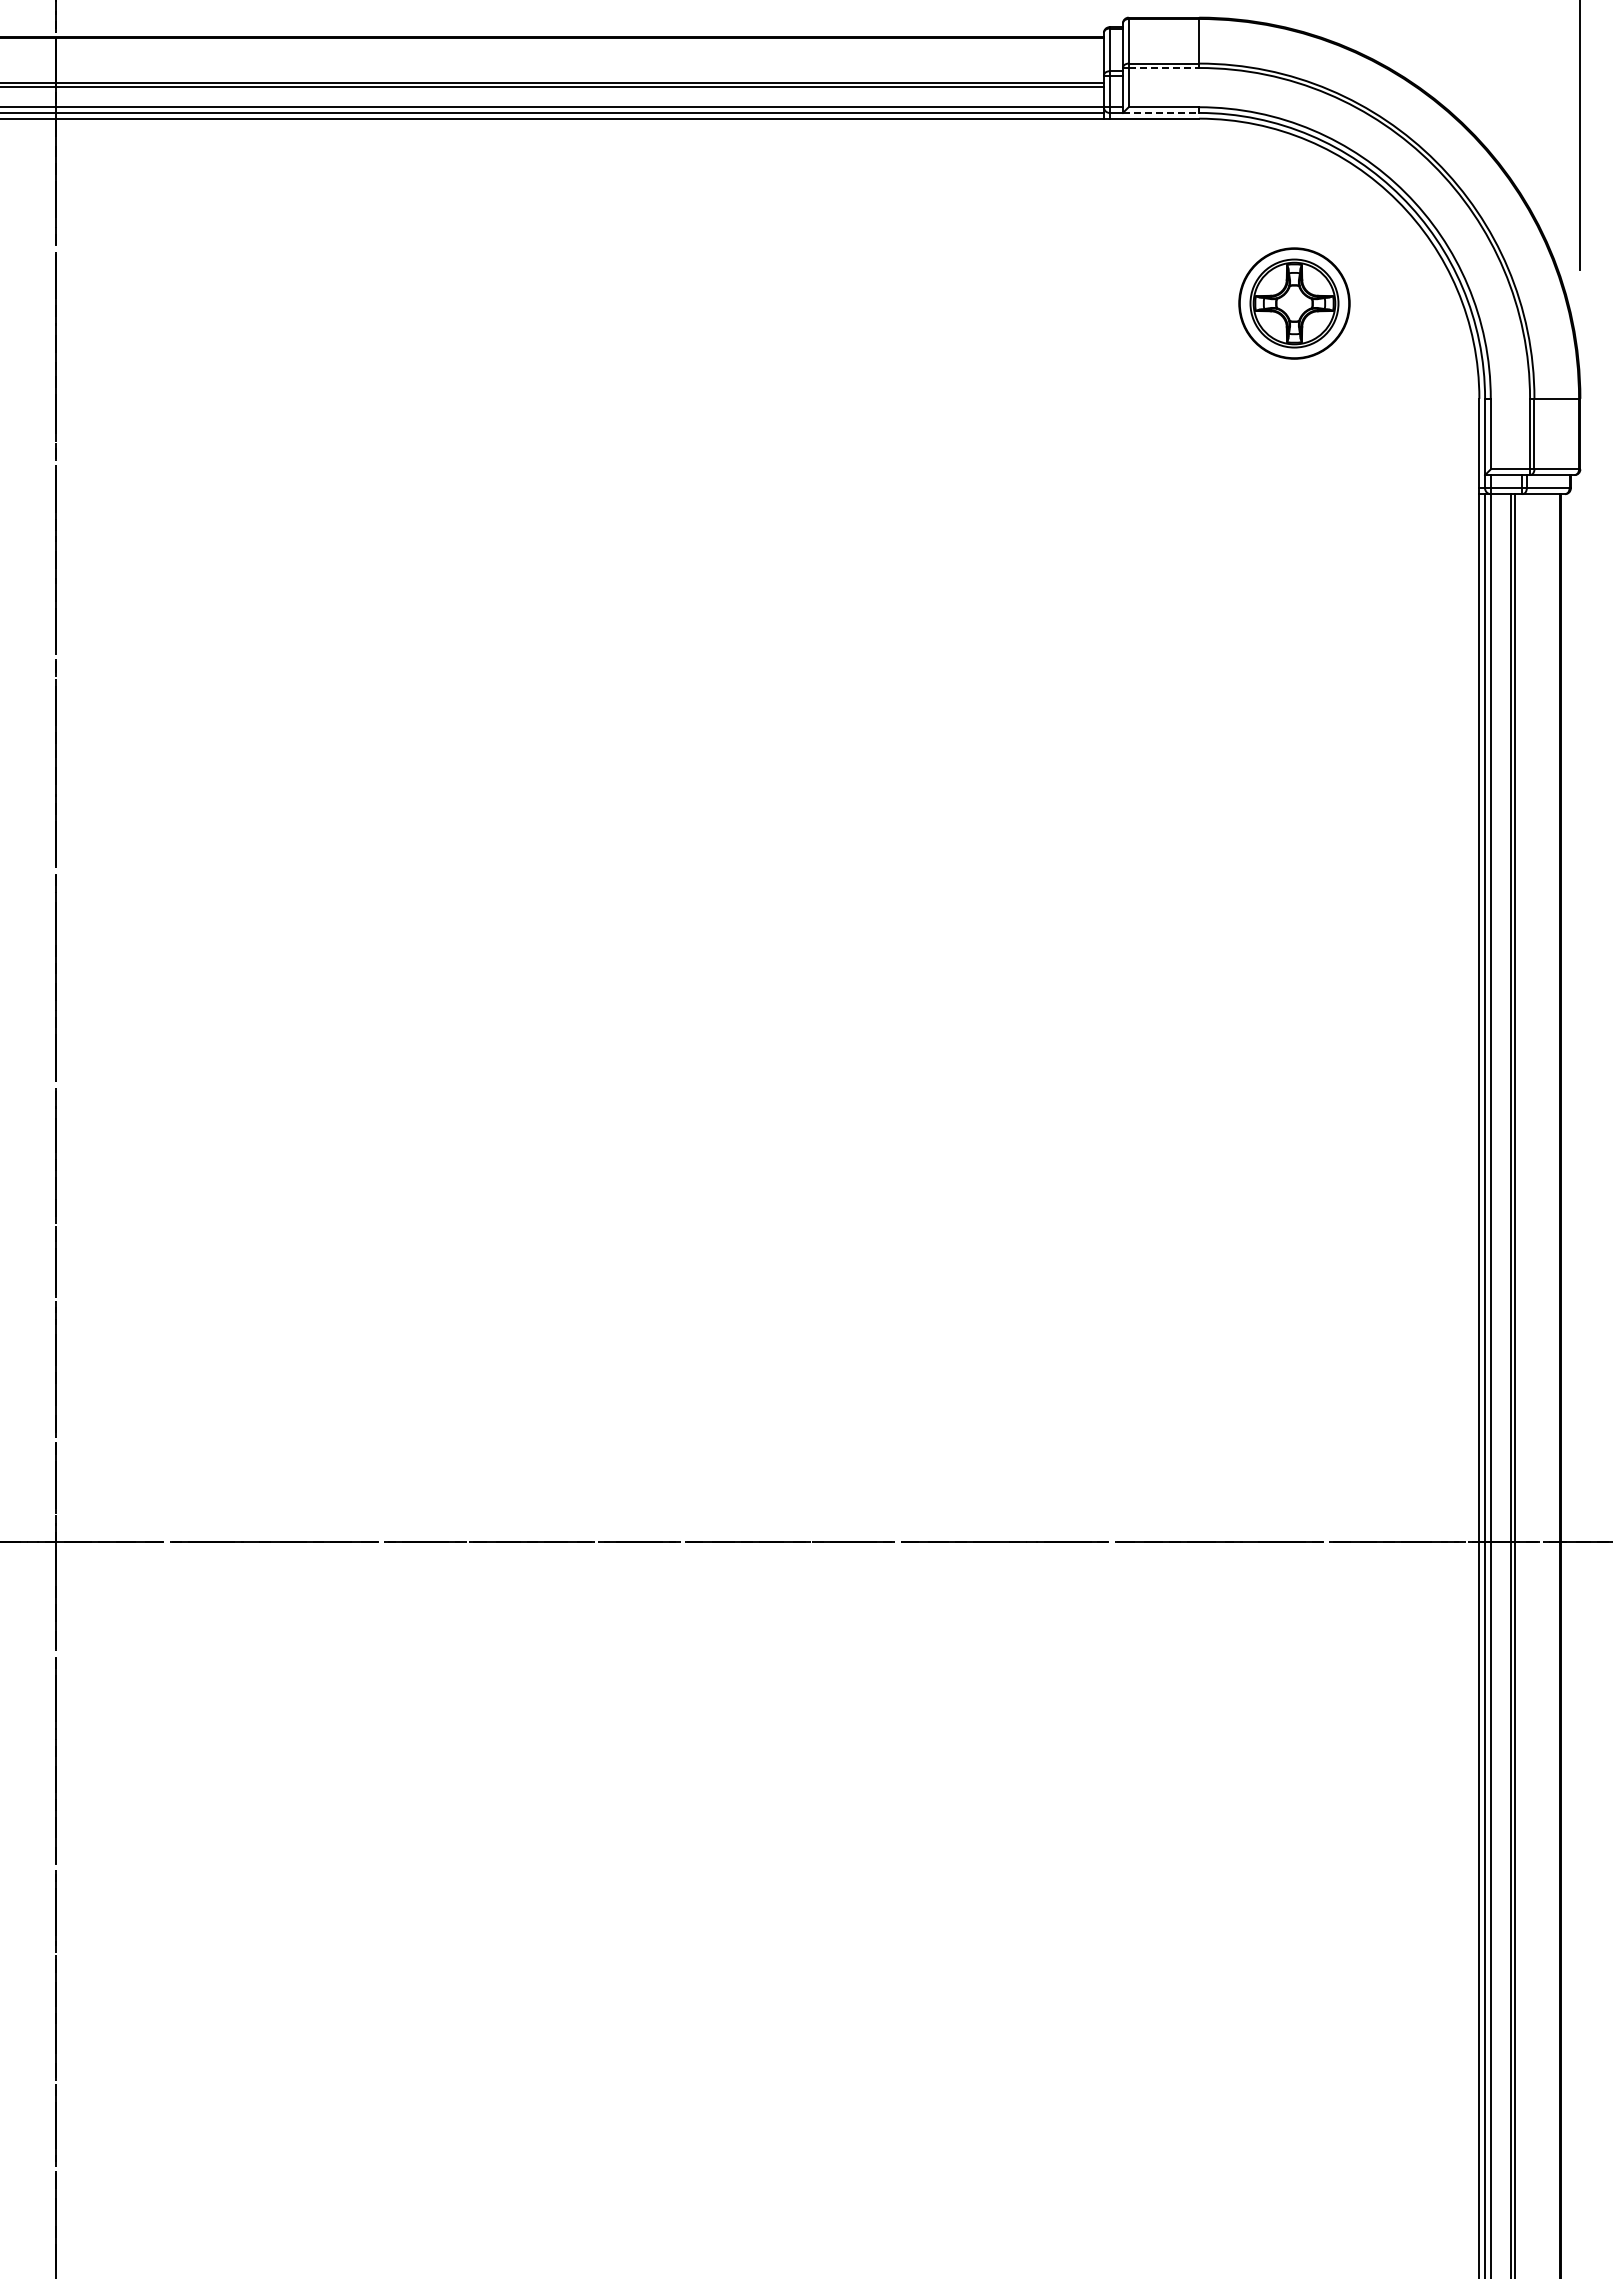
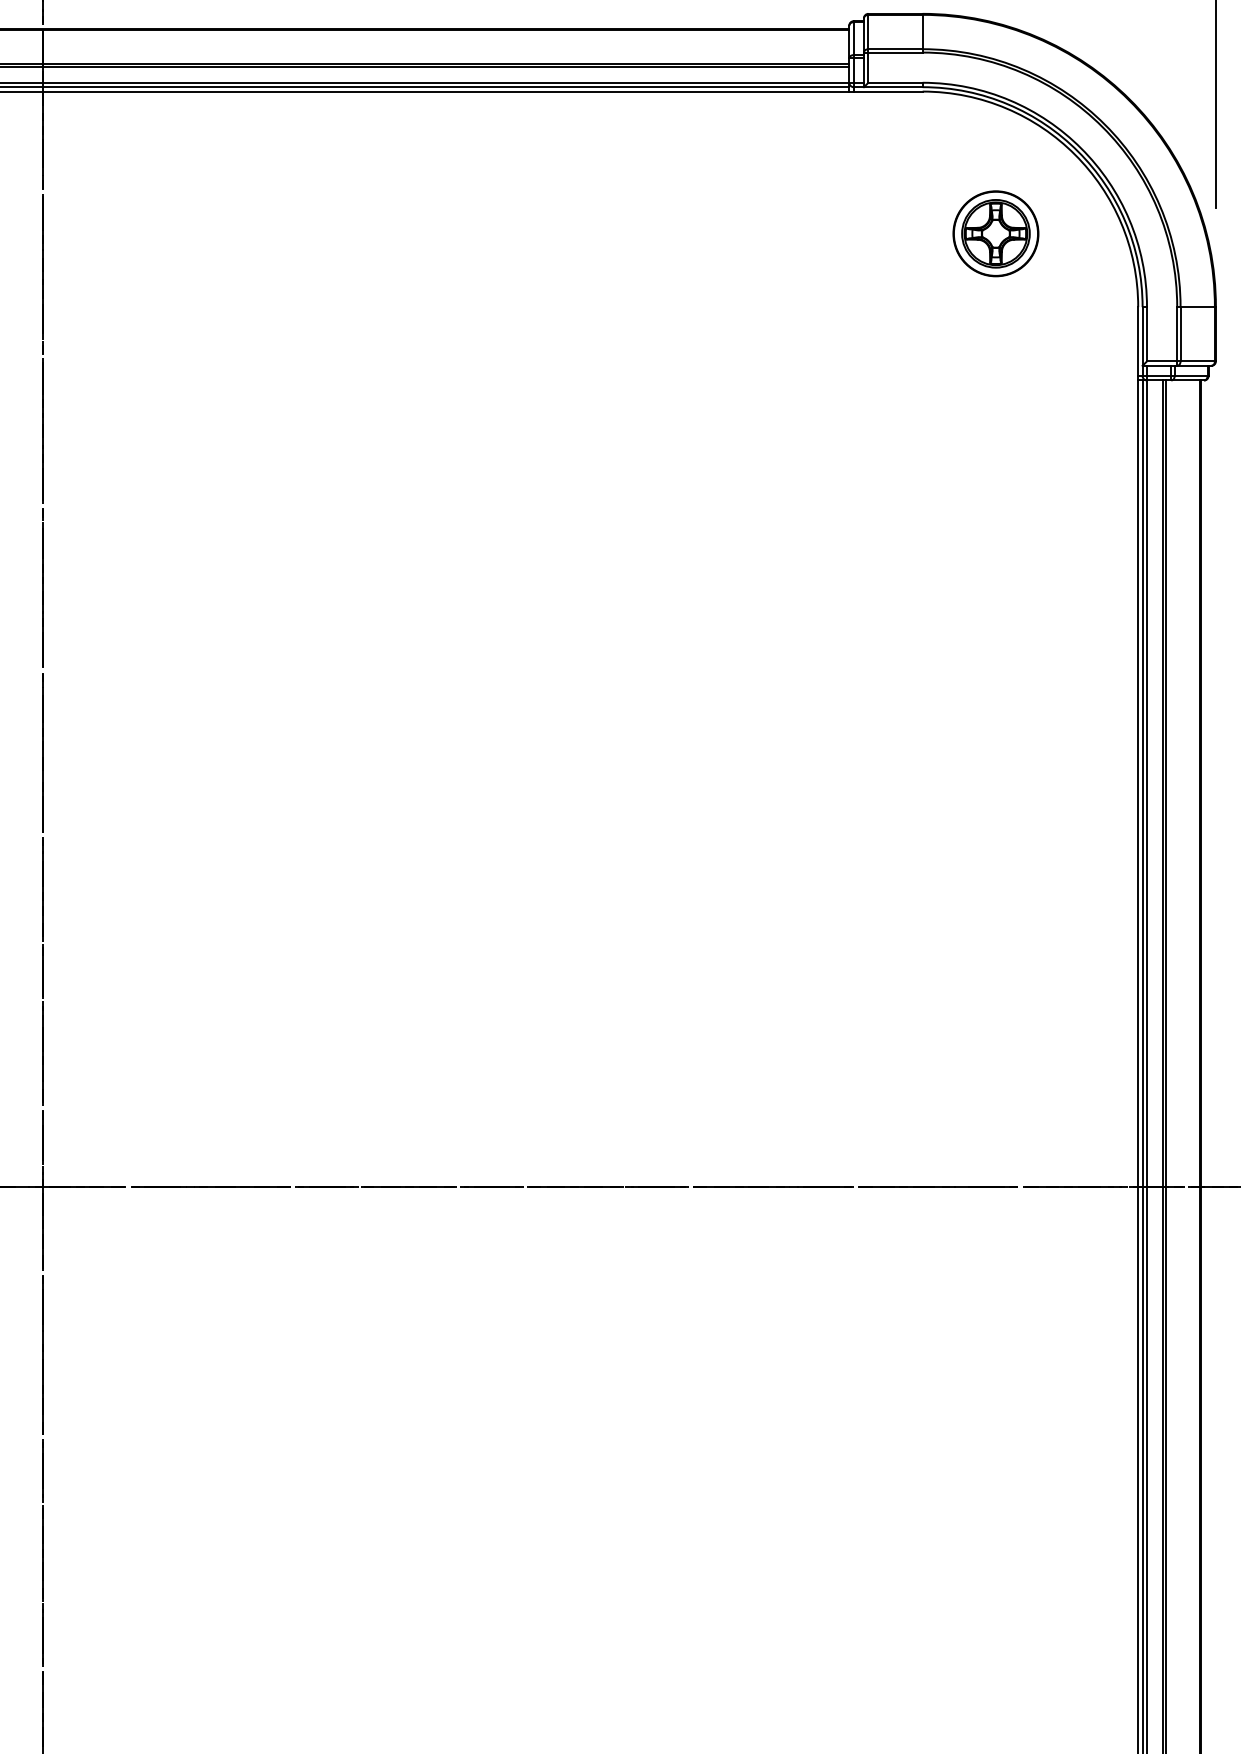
line: (1164, 68) -> (895, 52), dashed -> solid
line: (1161, 112) -> (893, 86), dashed -> solid

